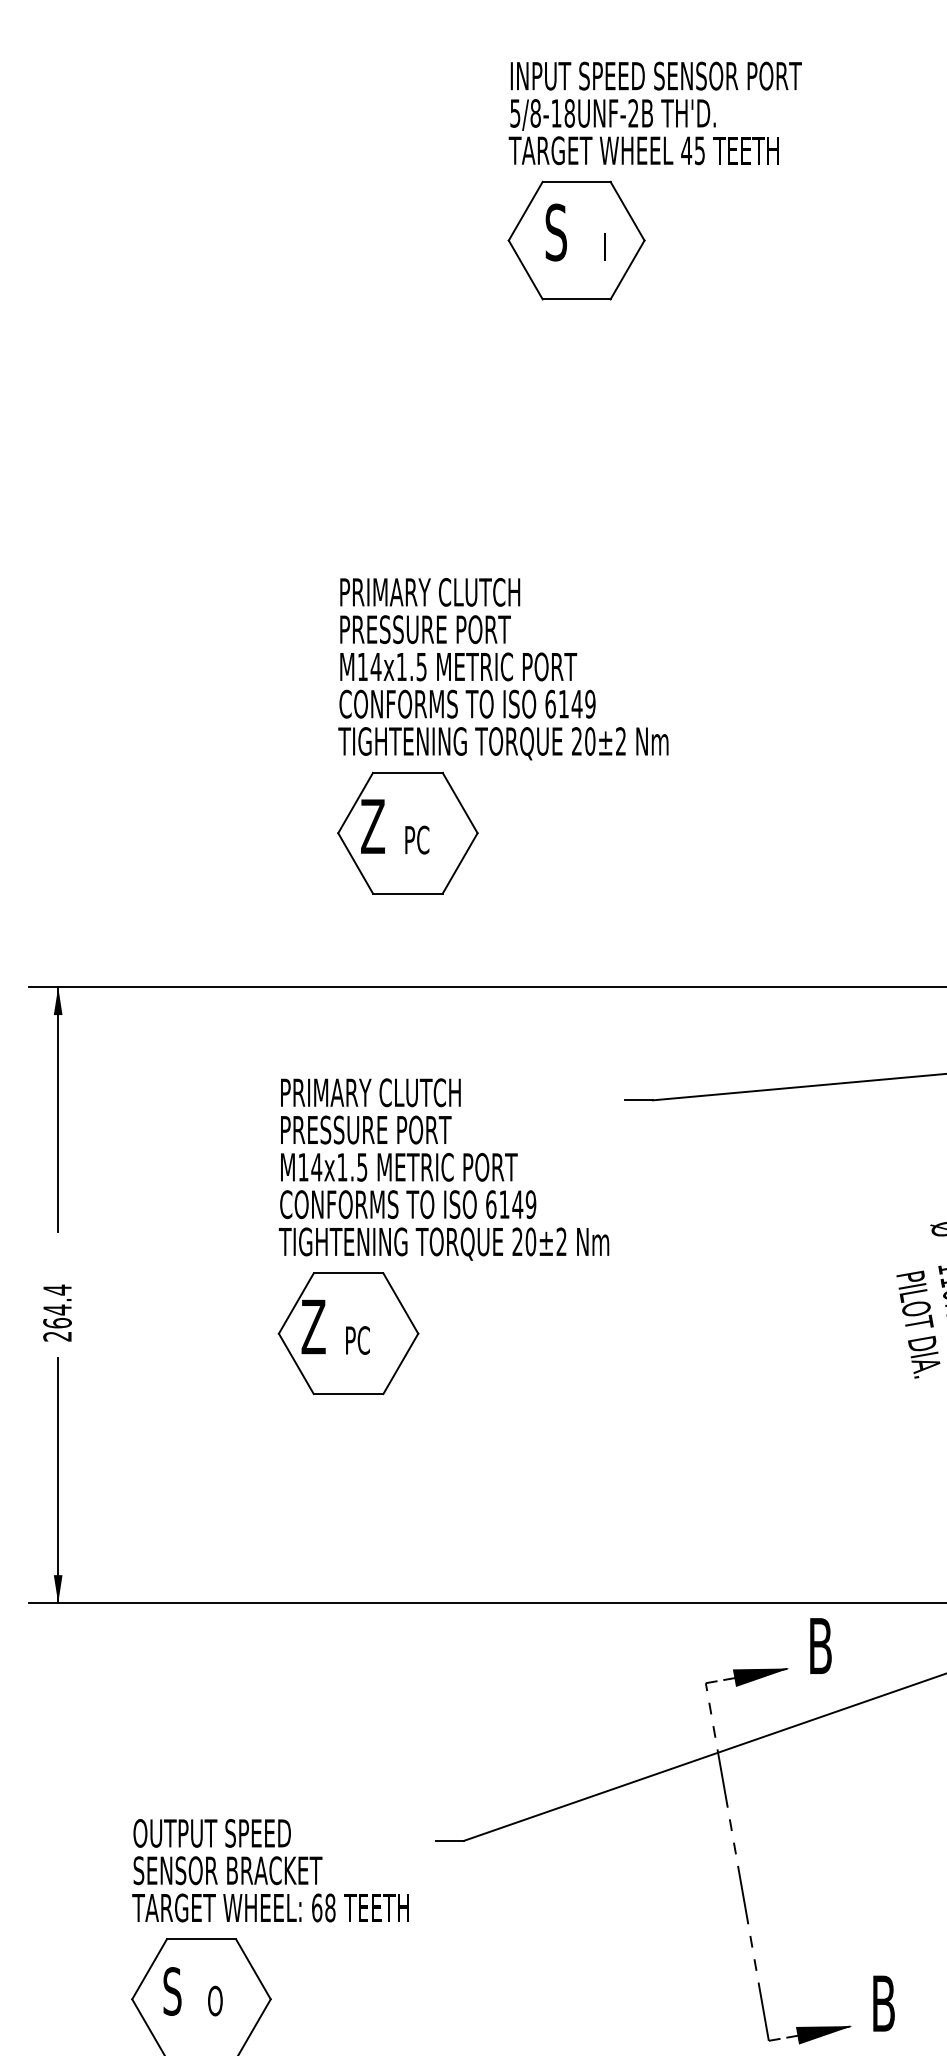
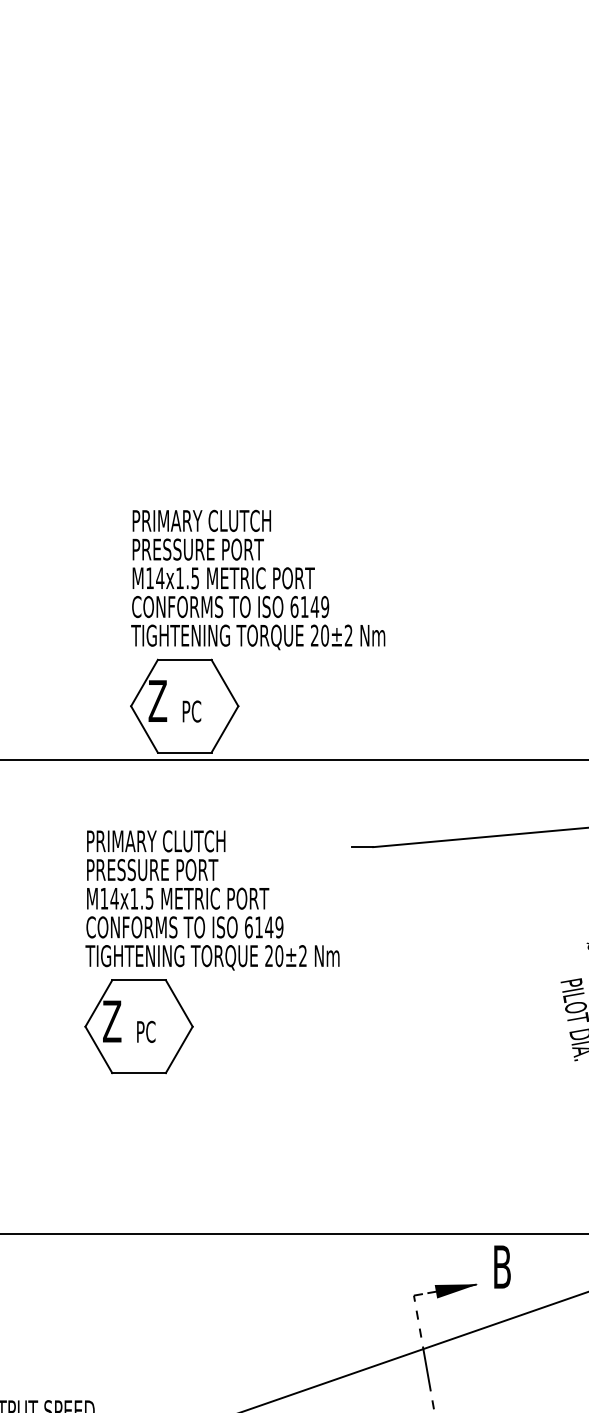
part: (654, 164) -> (374, 127), removed
part: (502, 736) -> (257, 631), moved

